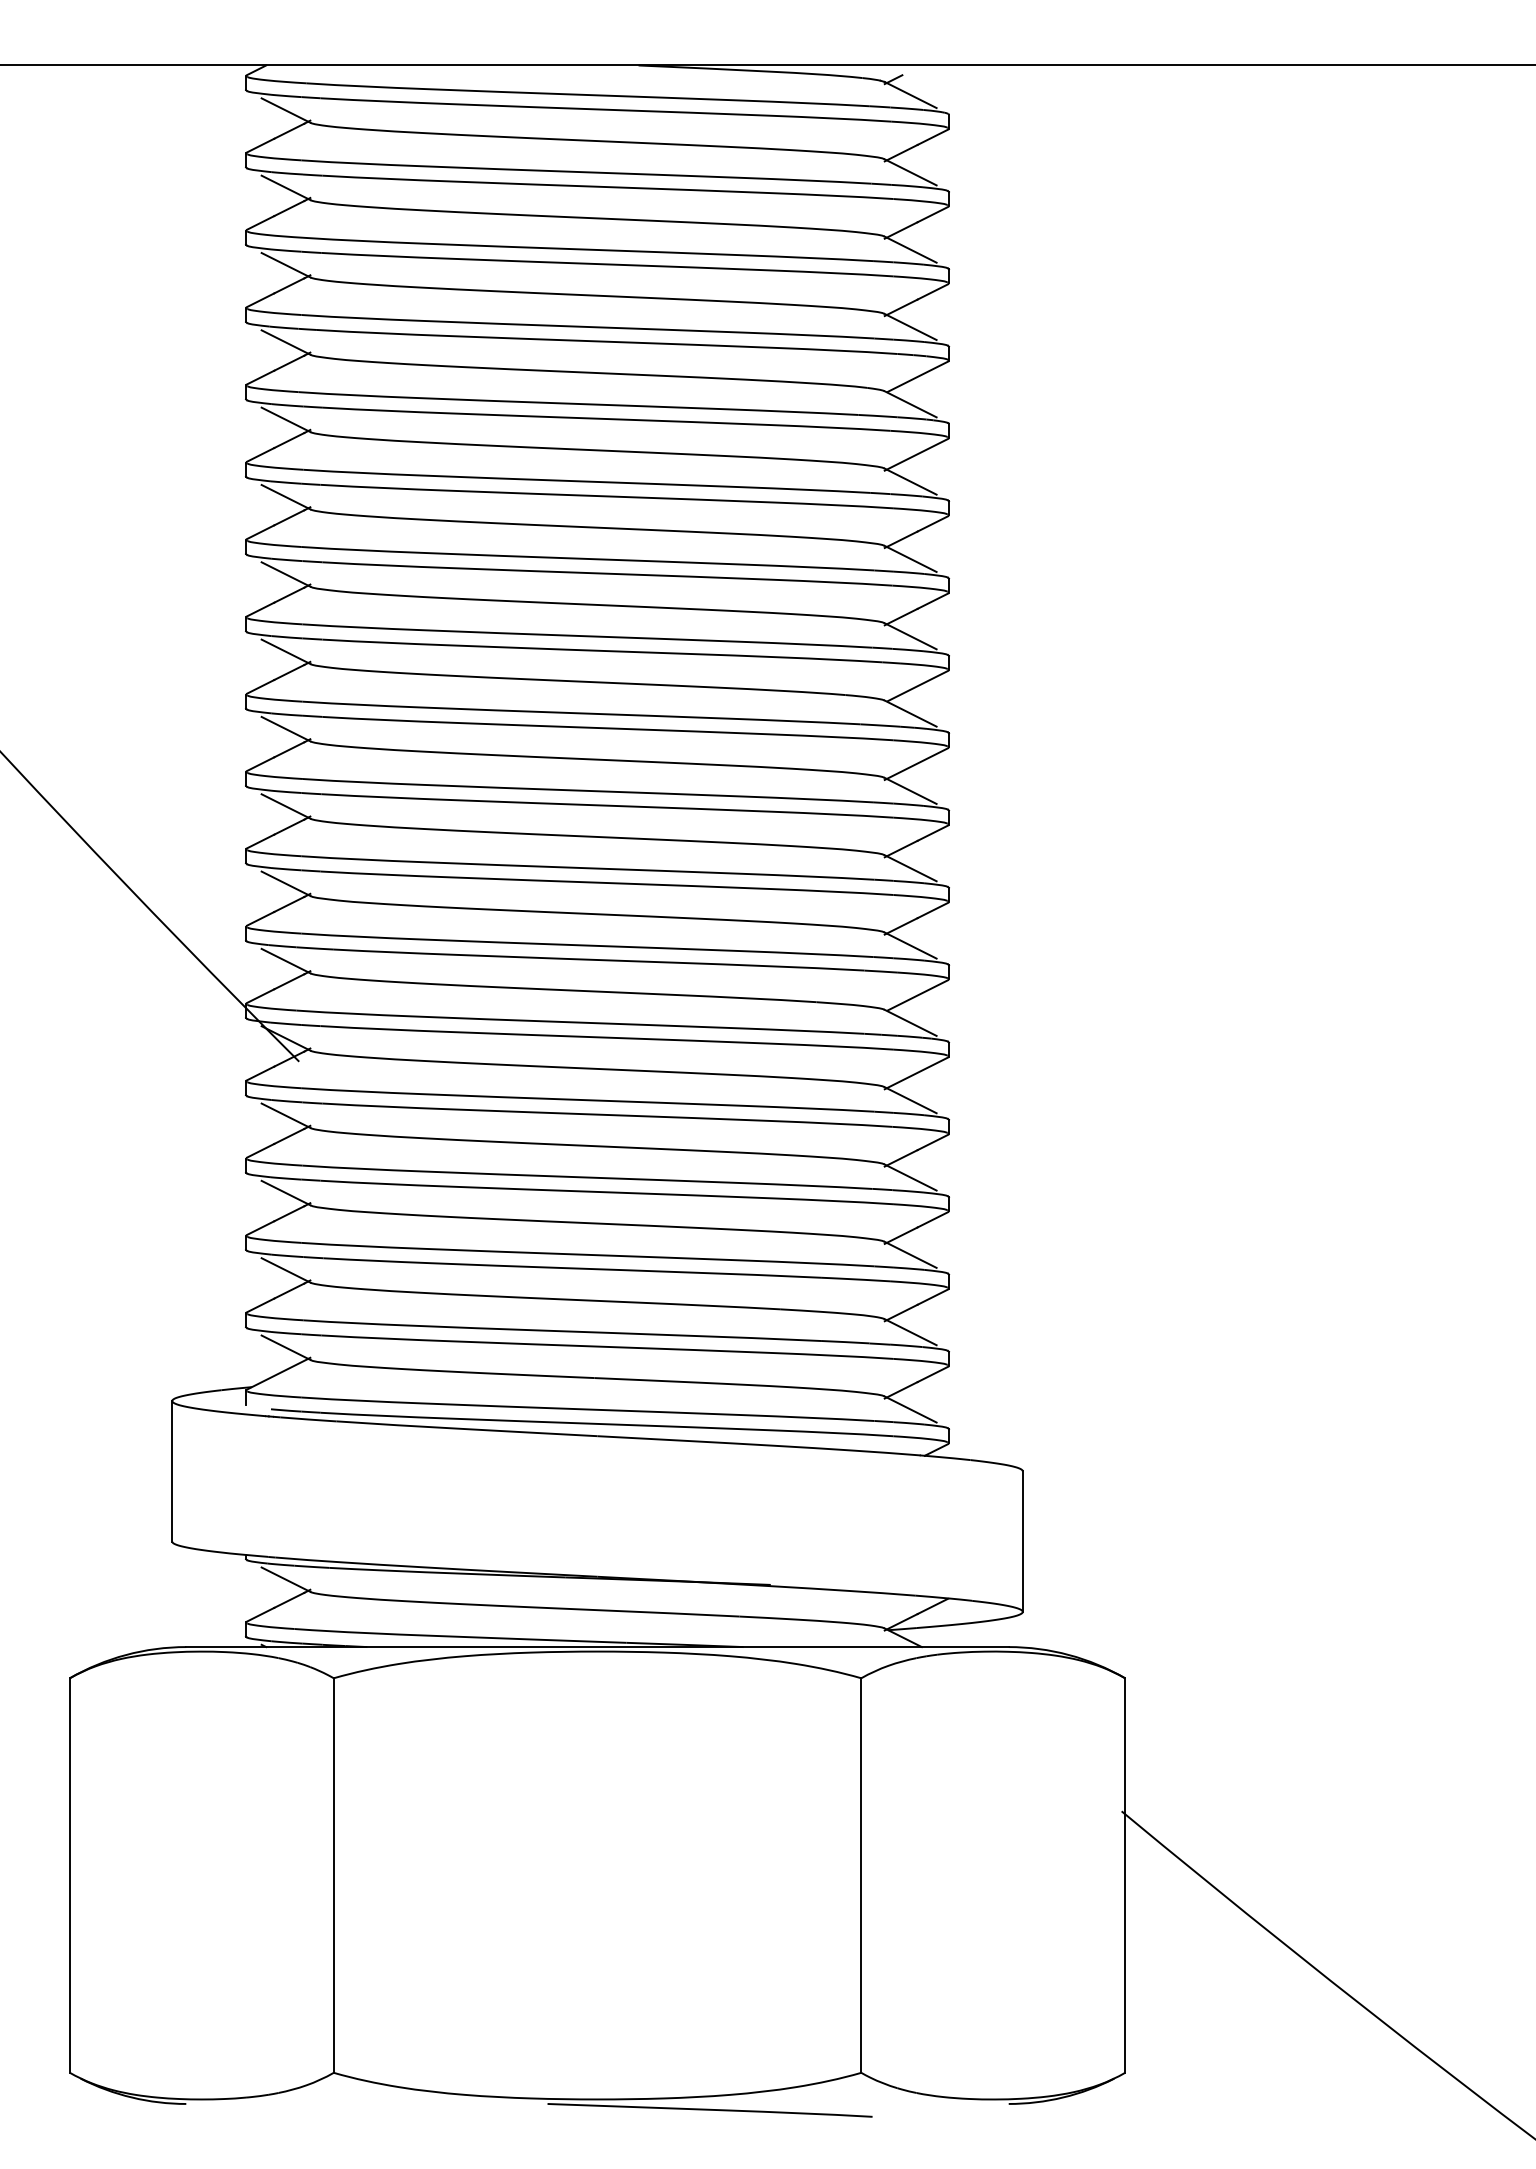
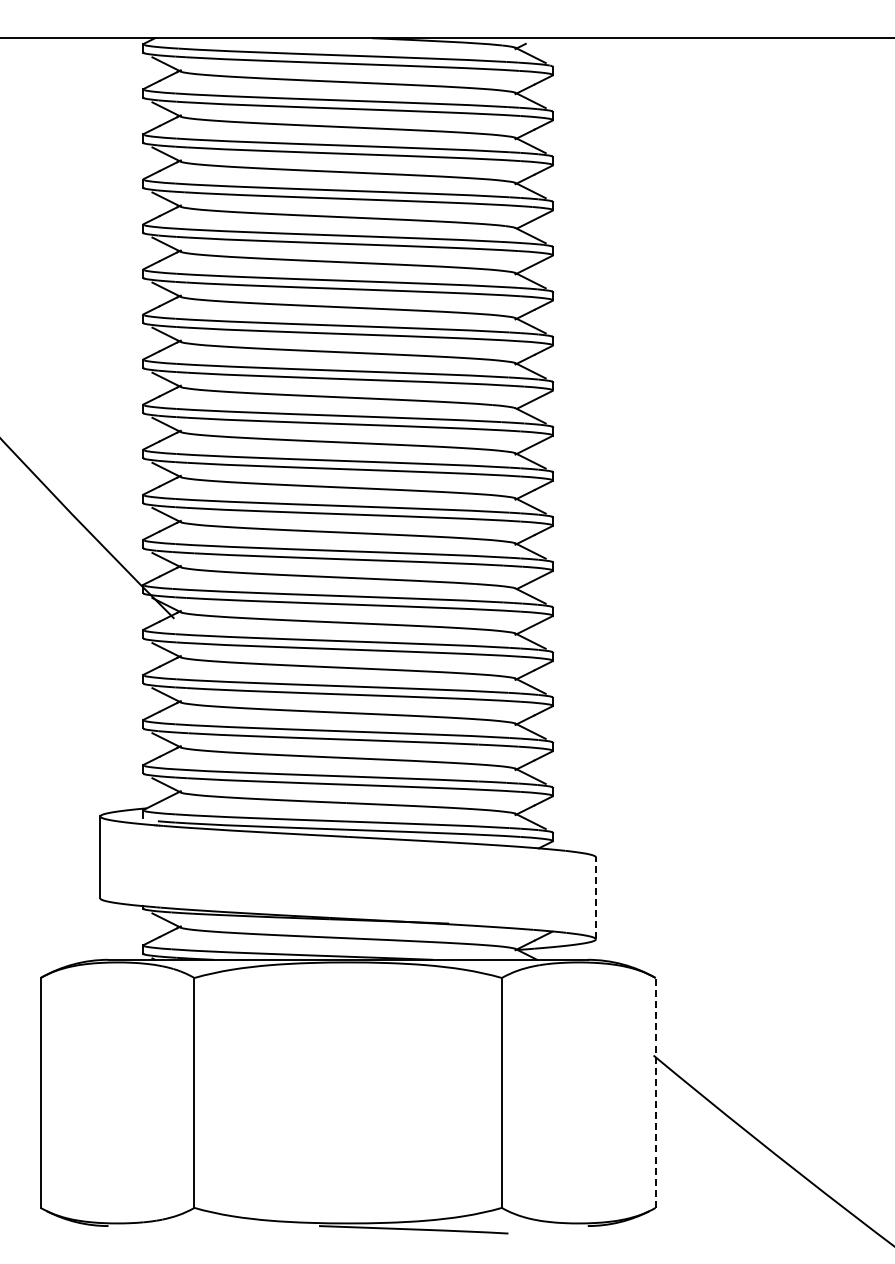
line: (1021, 1541) -> (595, 898), solid -> dashed
line: (1124, 1874) -> (655, 1092), solid -> dashed

